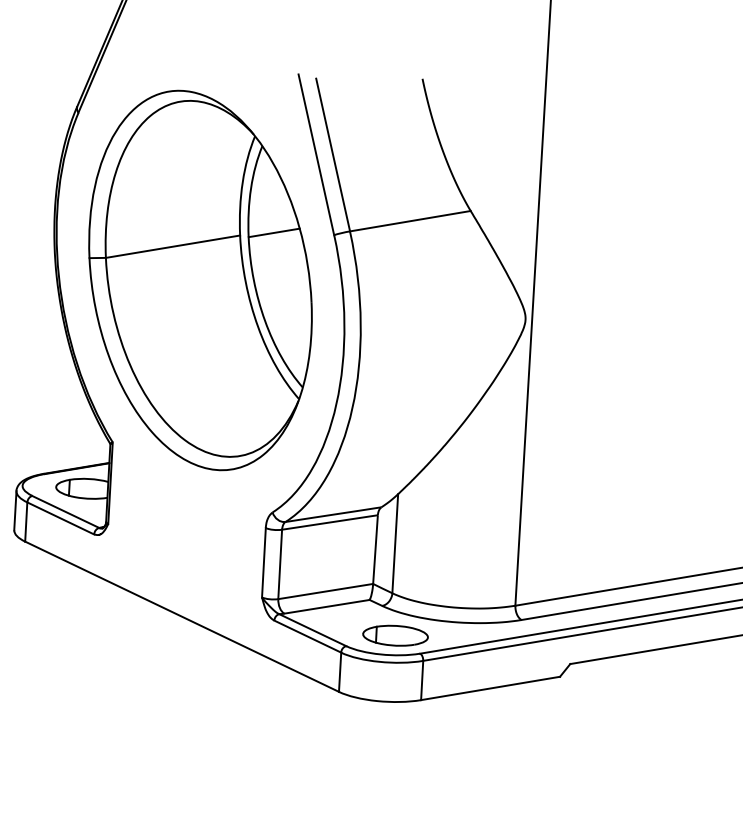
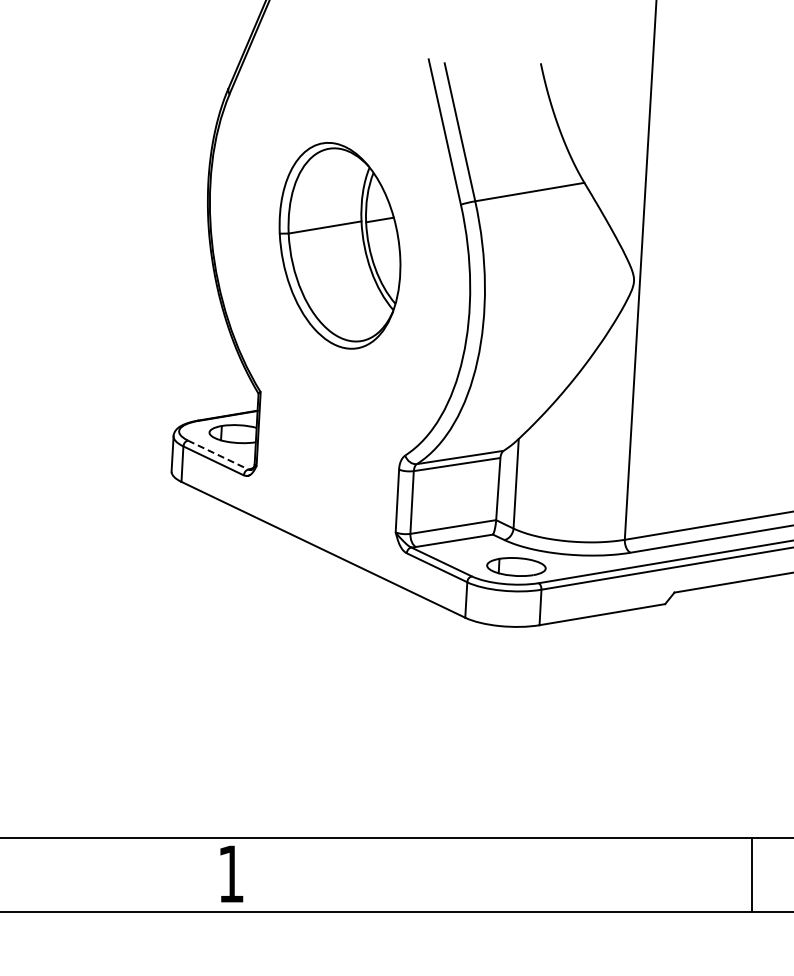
part: (199, 280) -> (339, 245), size x0.6
line: (66, 512) -> (218, 455), solid -> dashed

